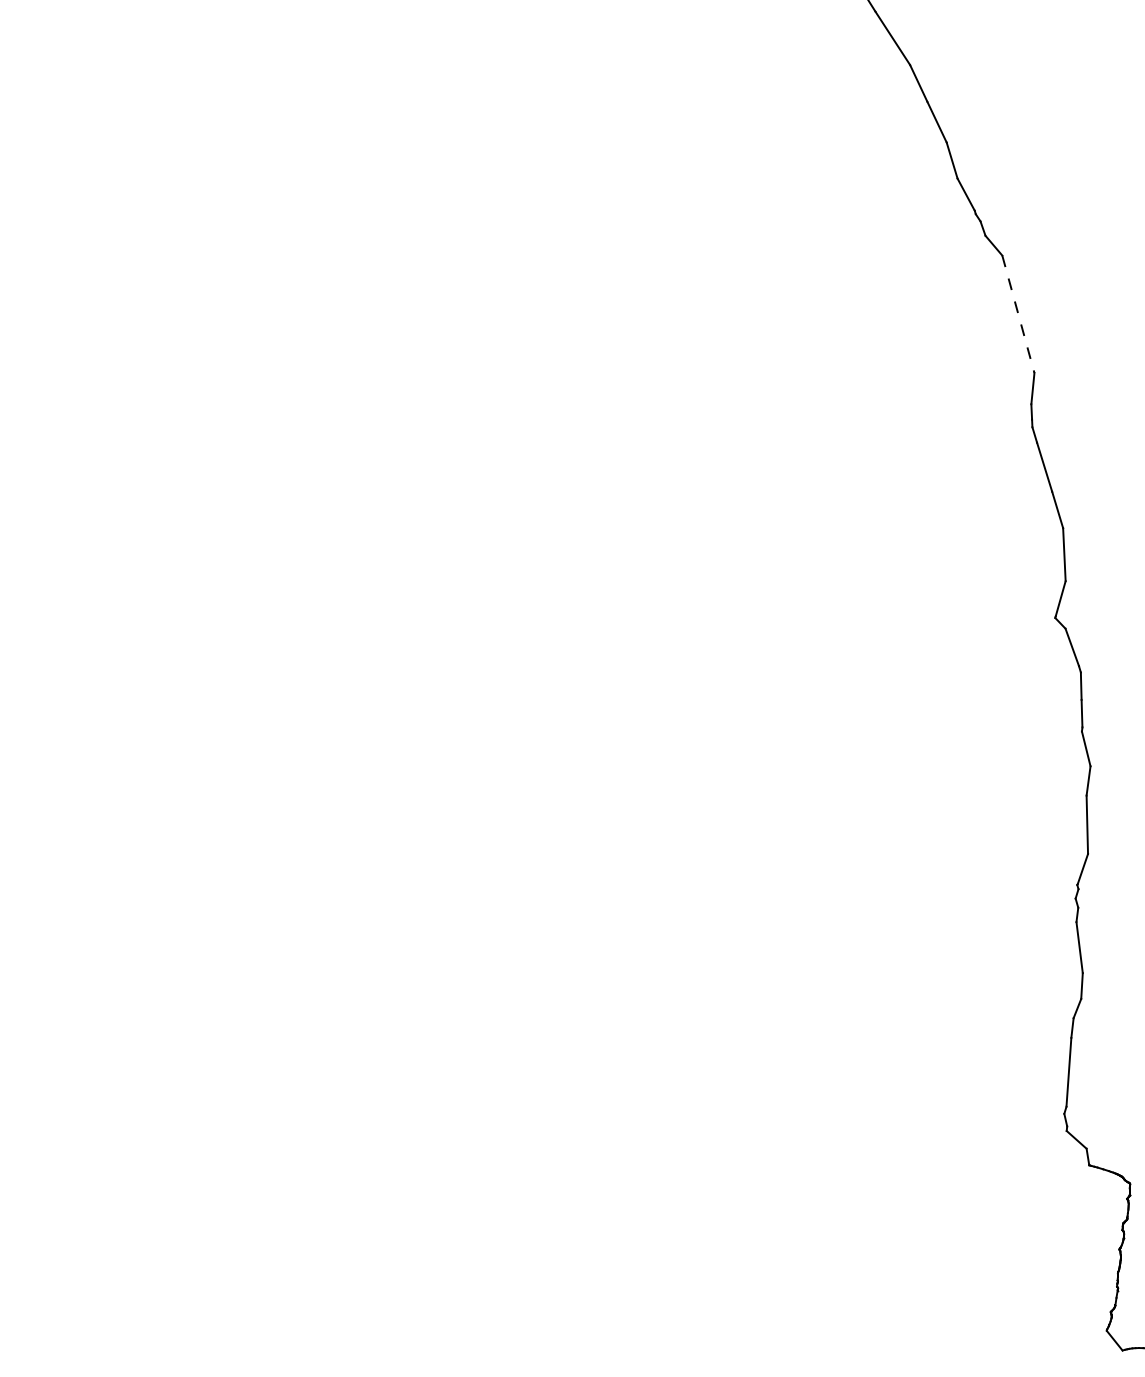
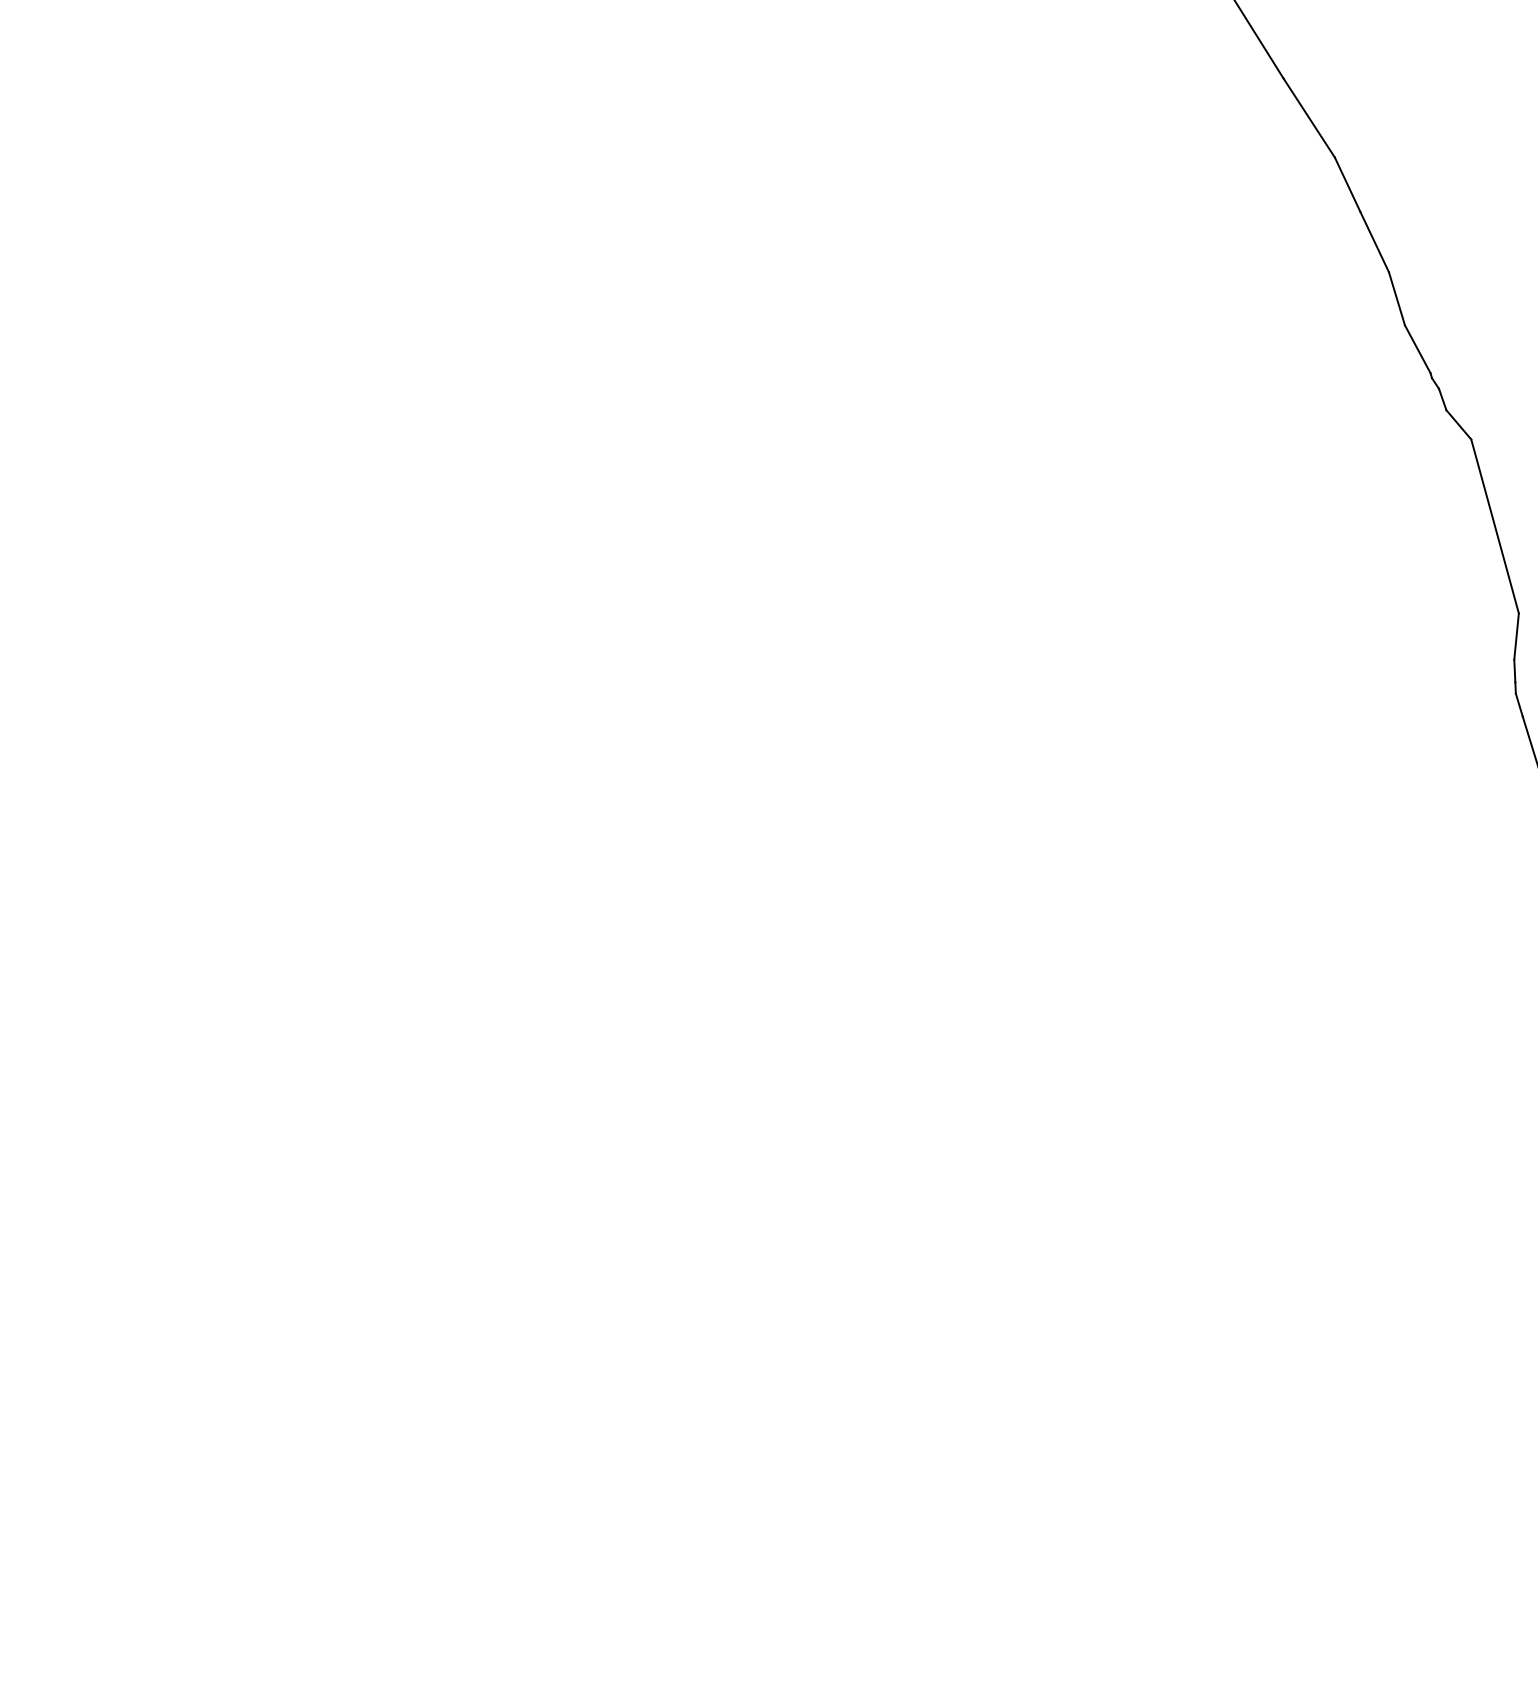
line: (1018, 314) -> (1495, 526), dashed -> solid

